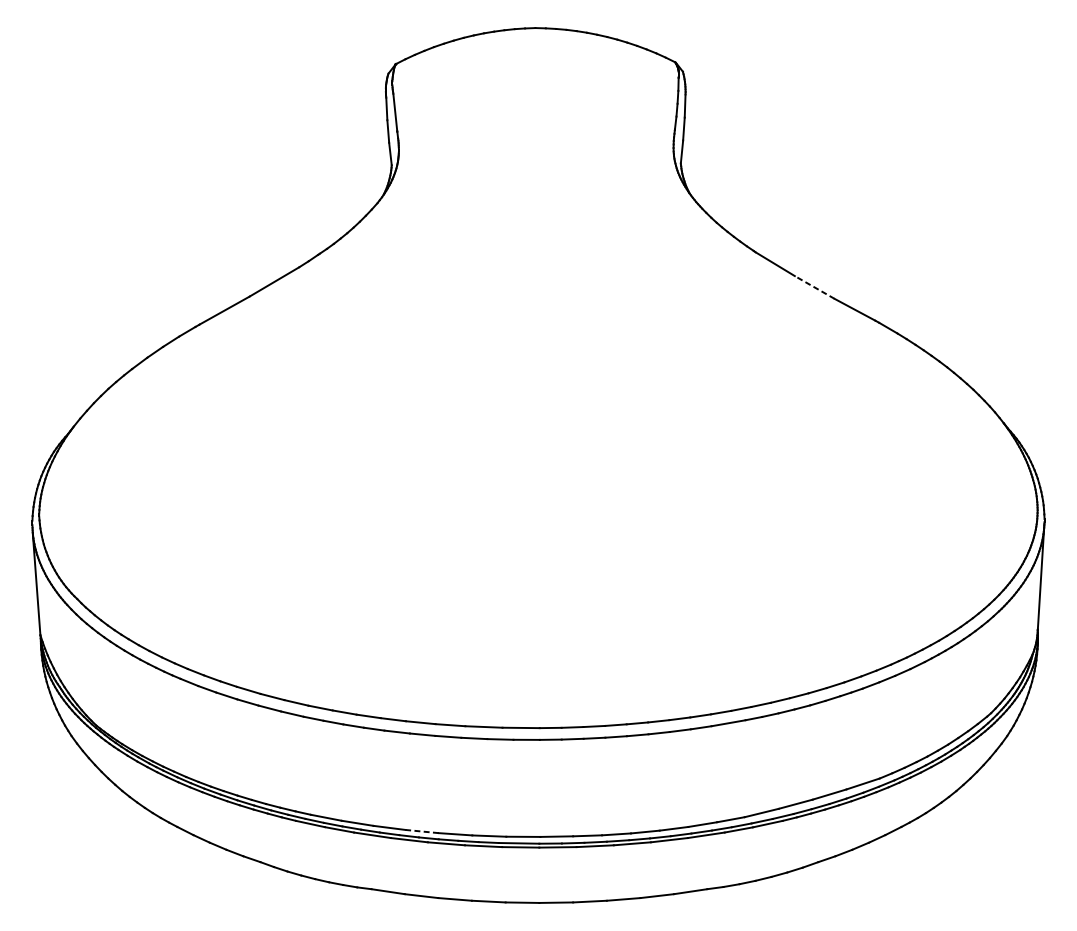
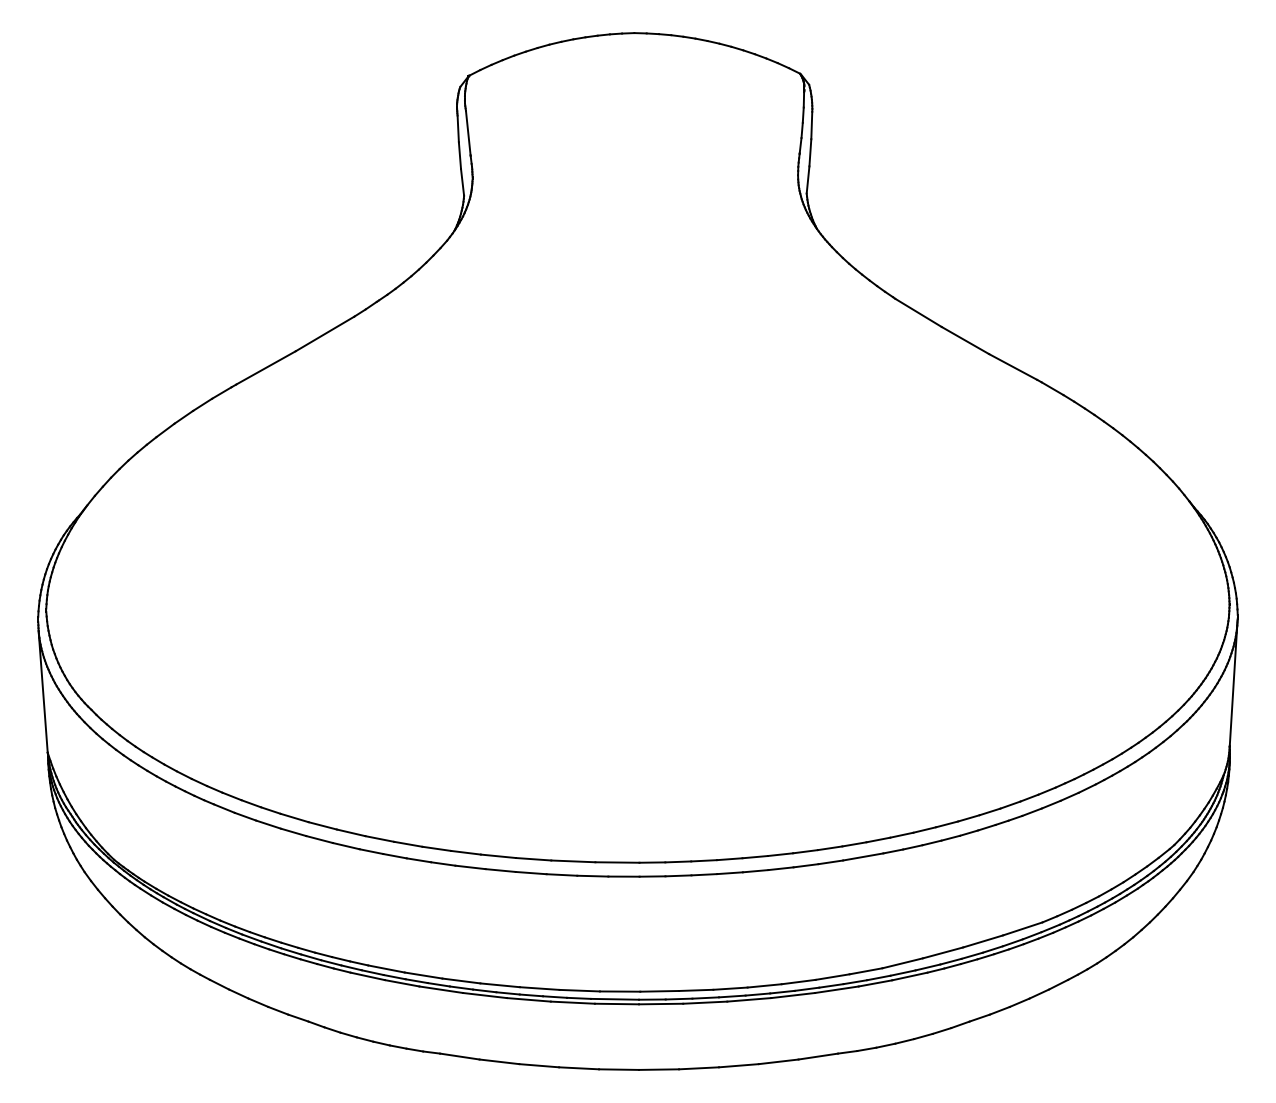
line: (814, 287) -> (965, 340), dashed -> solid
line: (422, 831) -> (500, 985), dashed -> solid

